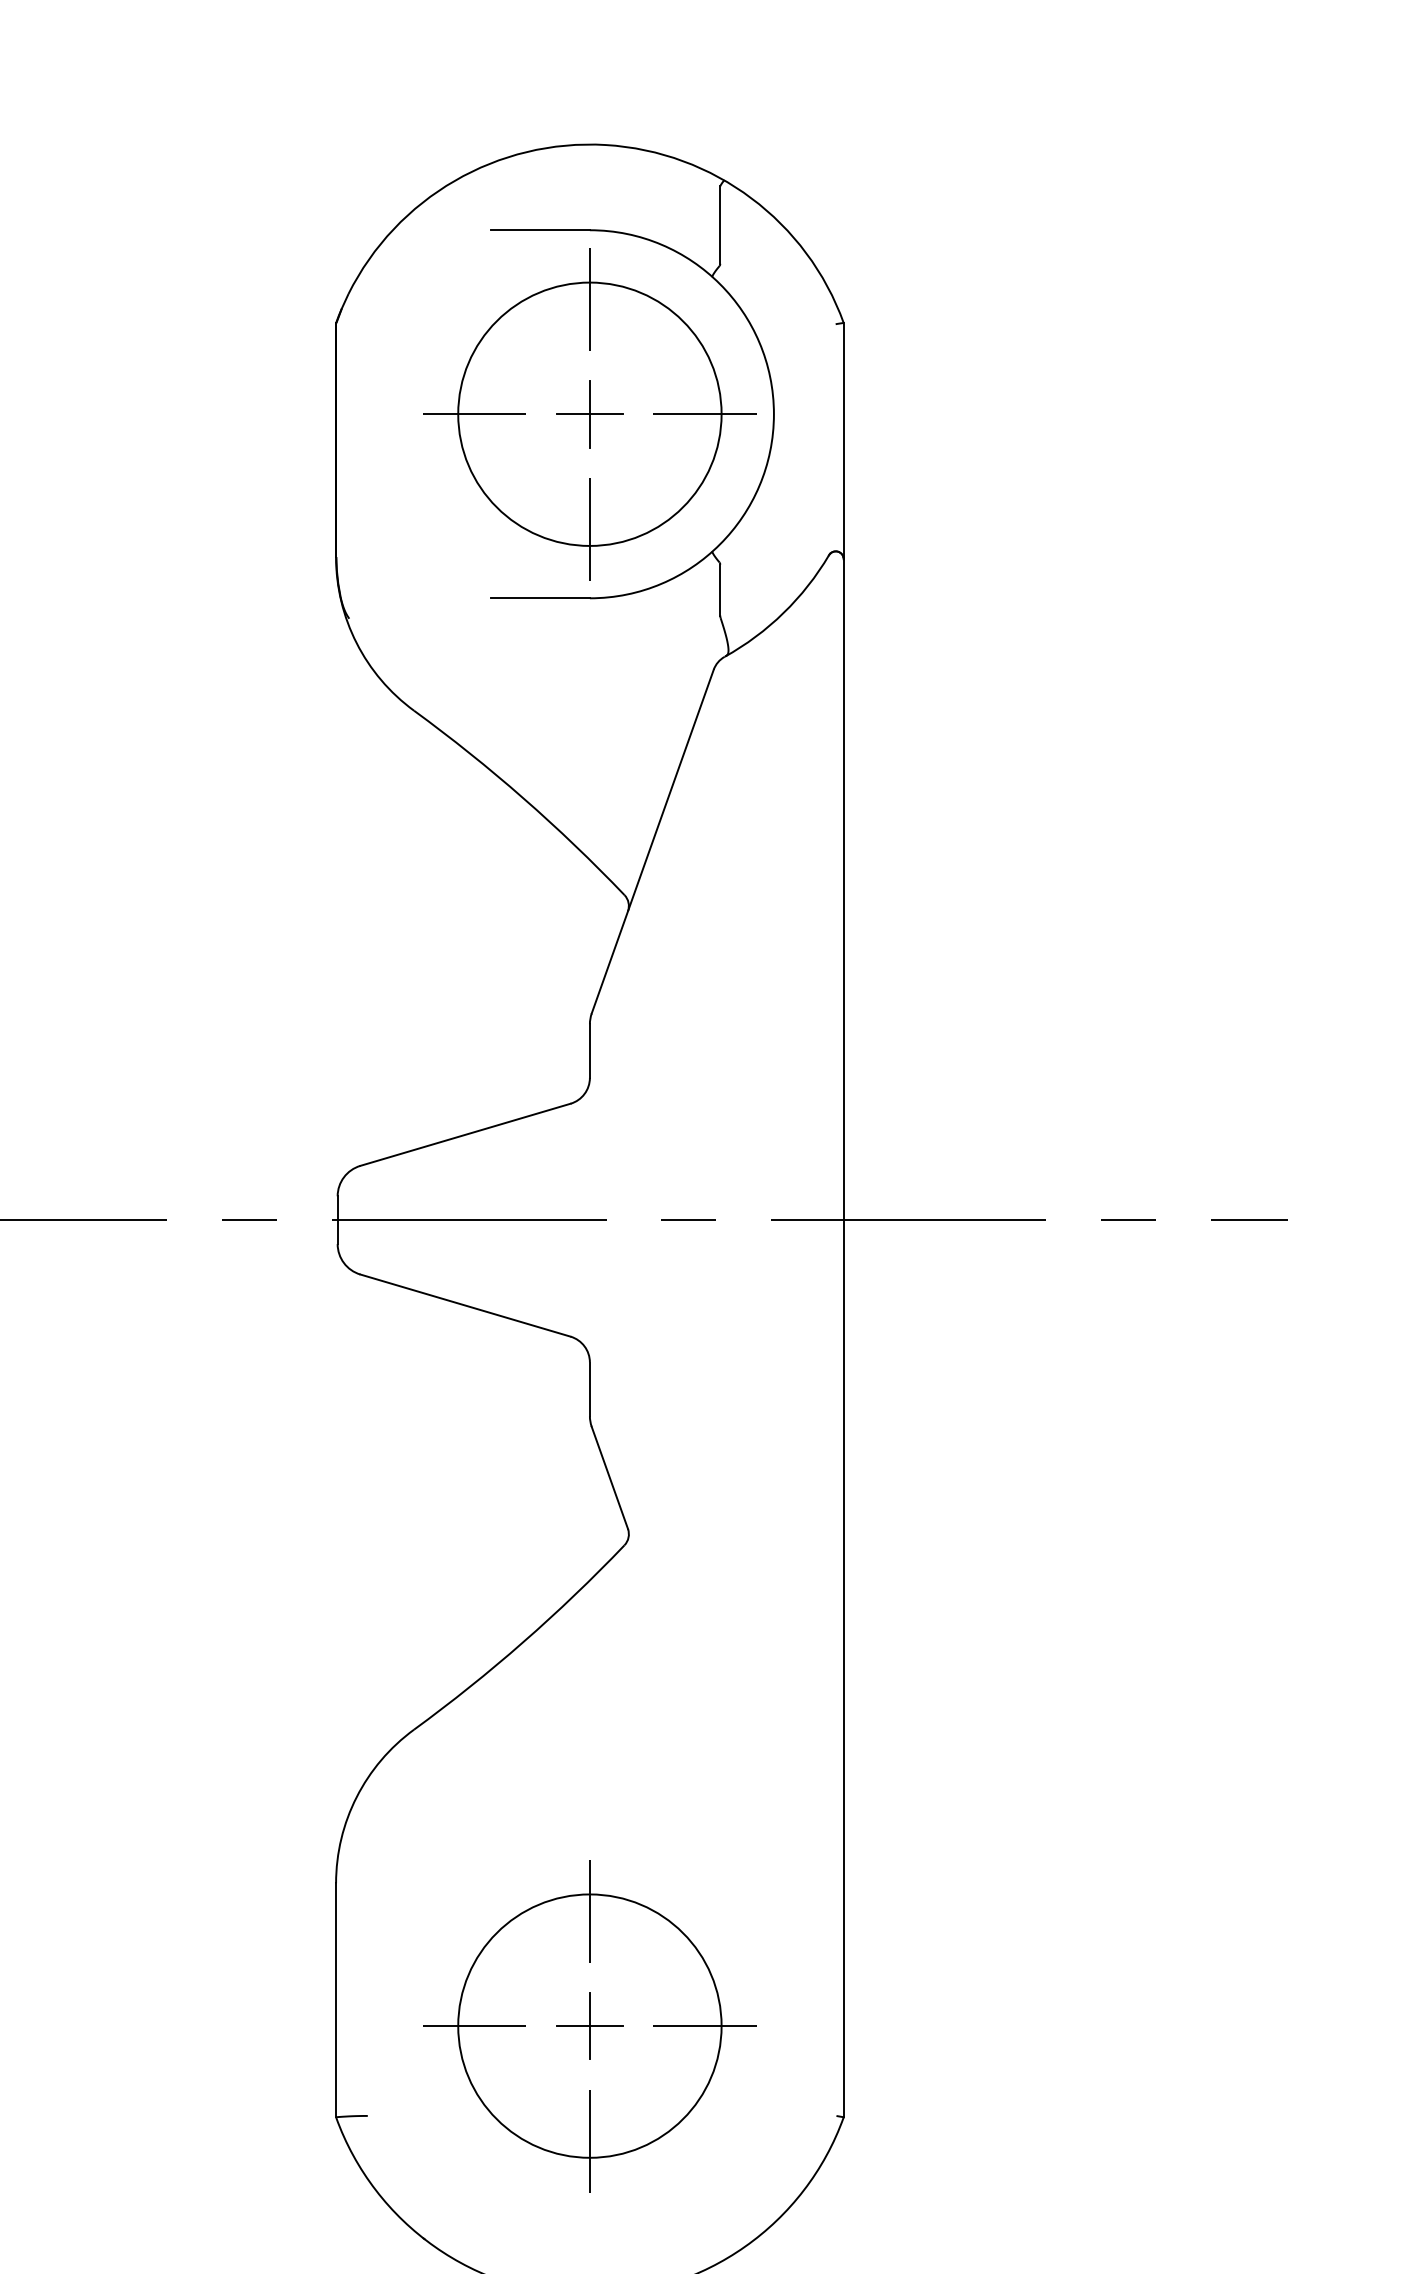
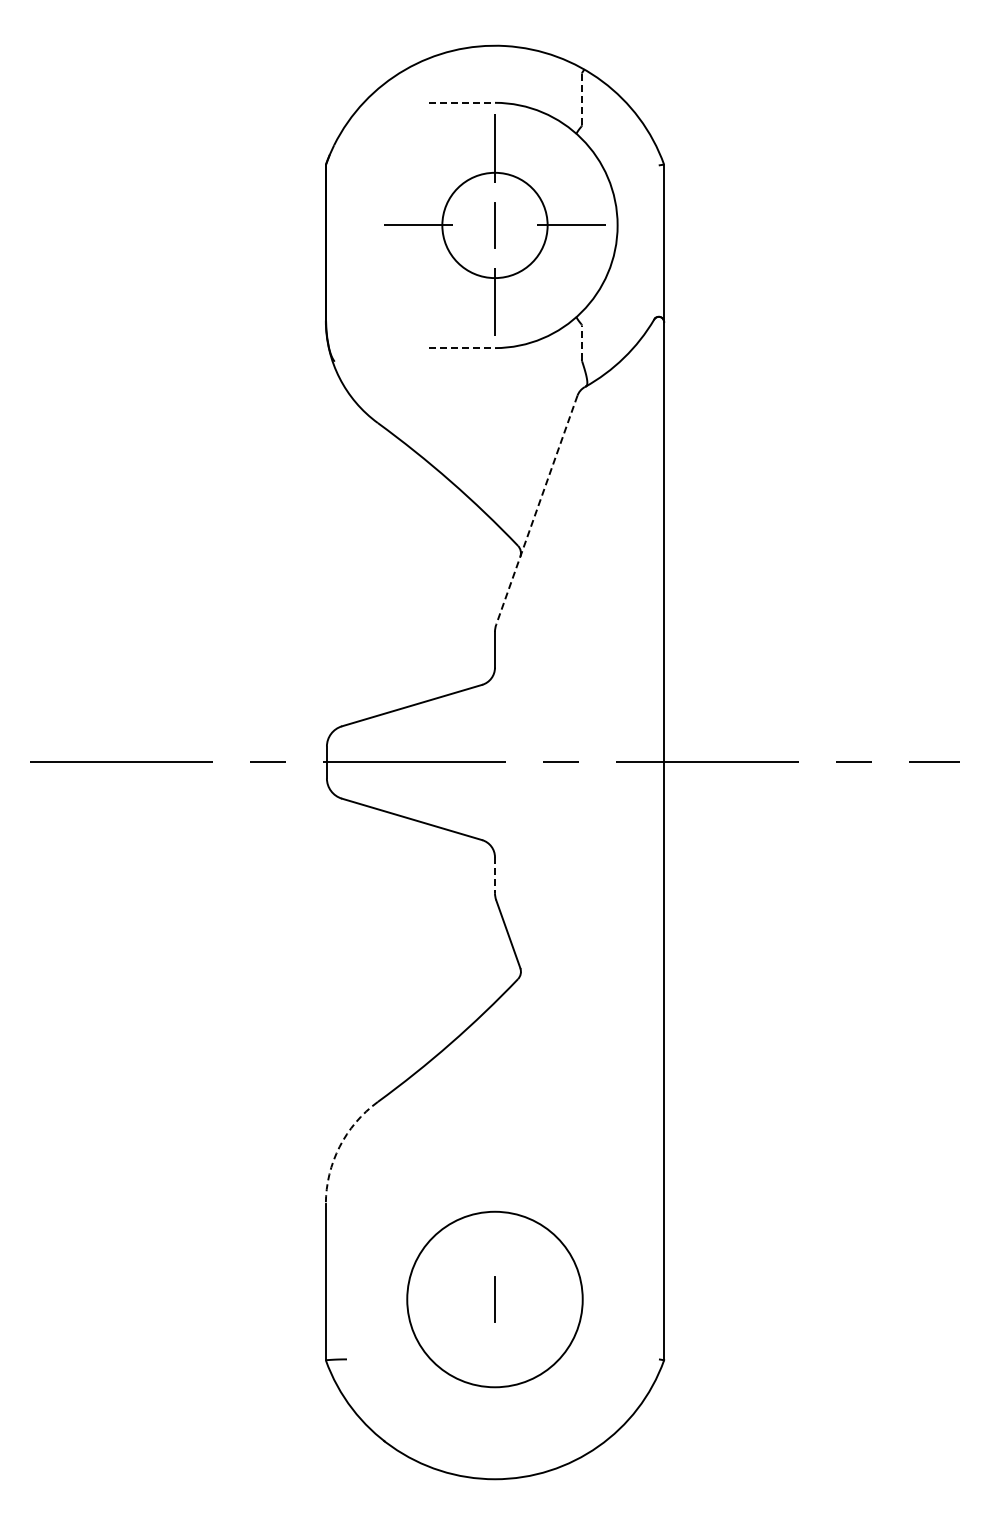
line: (719, 225) -> (581, 99), solid -> dashed
line: (541, 229) -> (462, 102), solid -> dashed
circle: (589, 414) -> (494, 225), size x0.6
line: (589, 414) -> (494, 225), removed
line: (719, 589) -> (581, 342), solid -> dashed
line: (541, 598) -> (462, 348), solid -> dashed
line: (652, 842) -> (536, 510), solid -> dashed
line: (590, 1389) -> (495, 875), solid -> dashed
arc: (356, 1796) -> (339, 1146), solid -> dashed
line: (590, 1910) -> (495, 1222), removed
line: (475, 2026) -> (418, 1299), removed
line: (589, 2026) -> (494, 1299), removed
line: (704, 2026) -> (571, 1299), removed
line: (590, 2140) -> (495, 1375), removed

